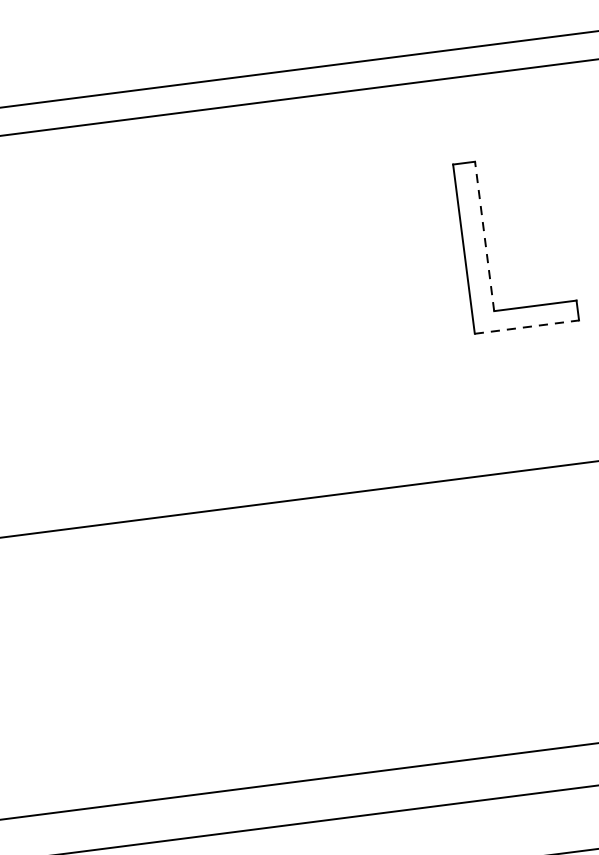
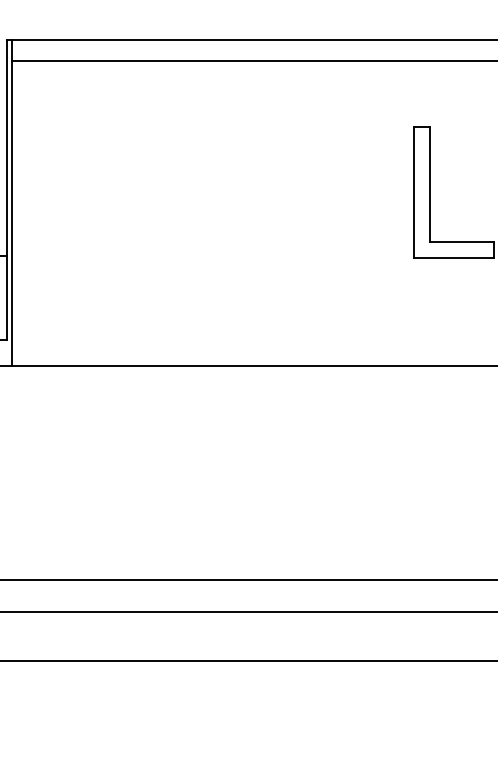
line: (484, 236) -> (430, 184), dashed -> solid
line: (527, 326) -> (454, 257), dashed -> solid

